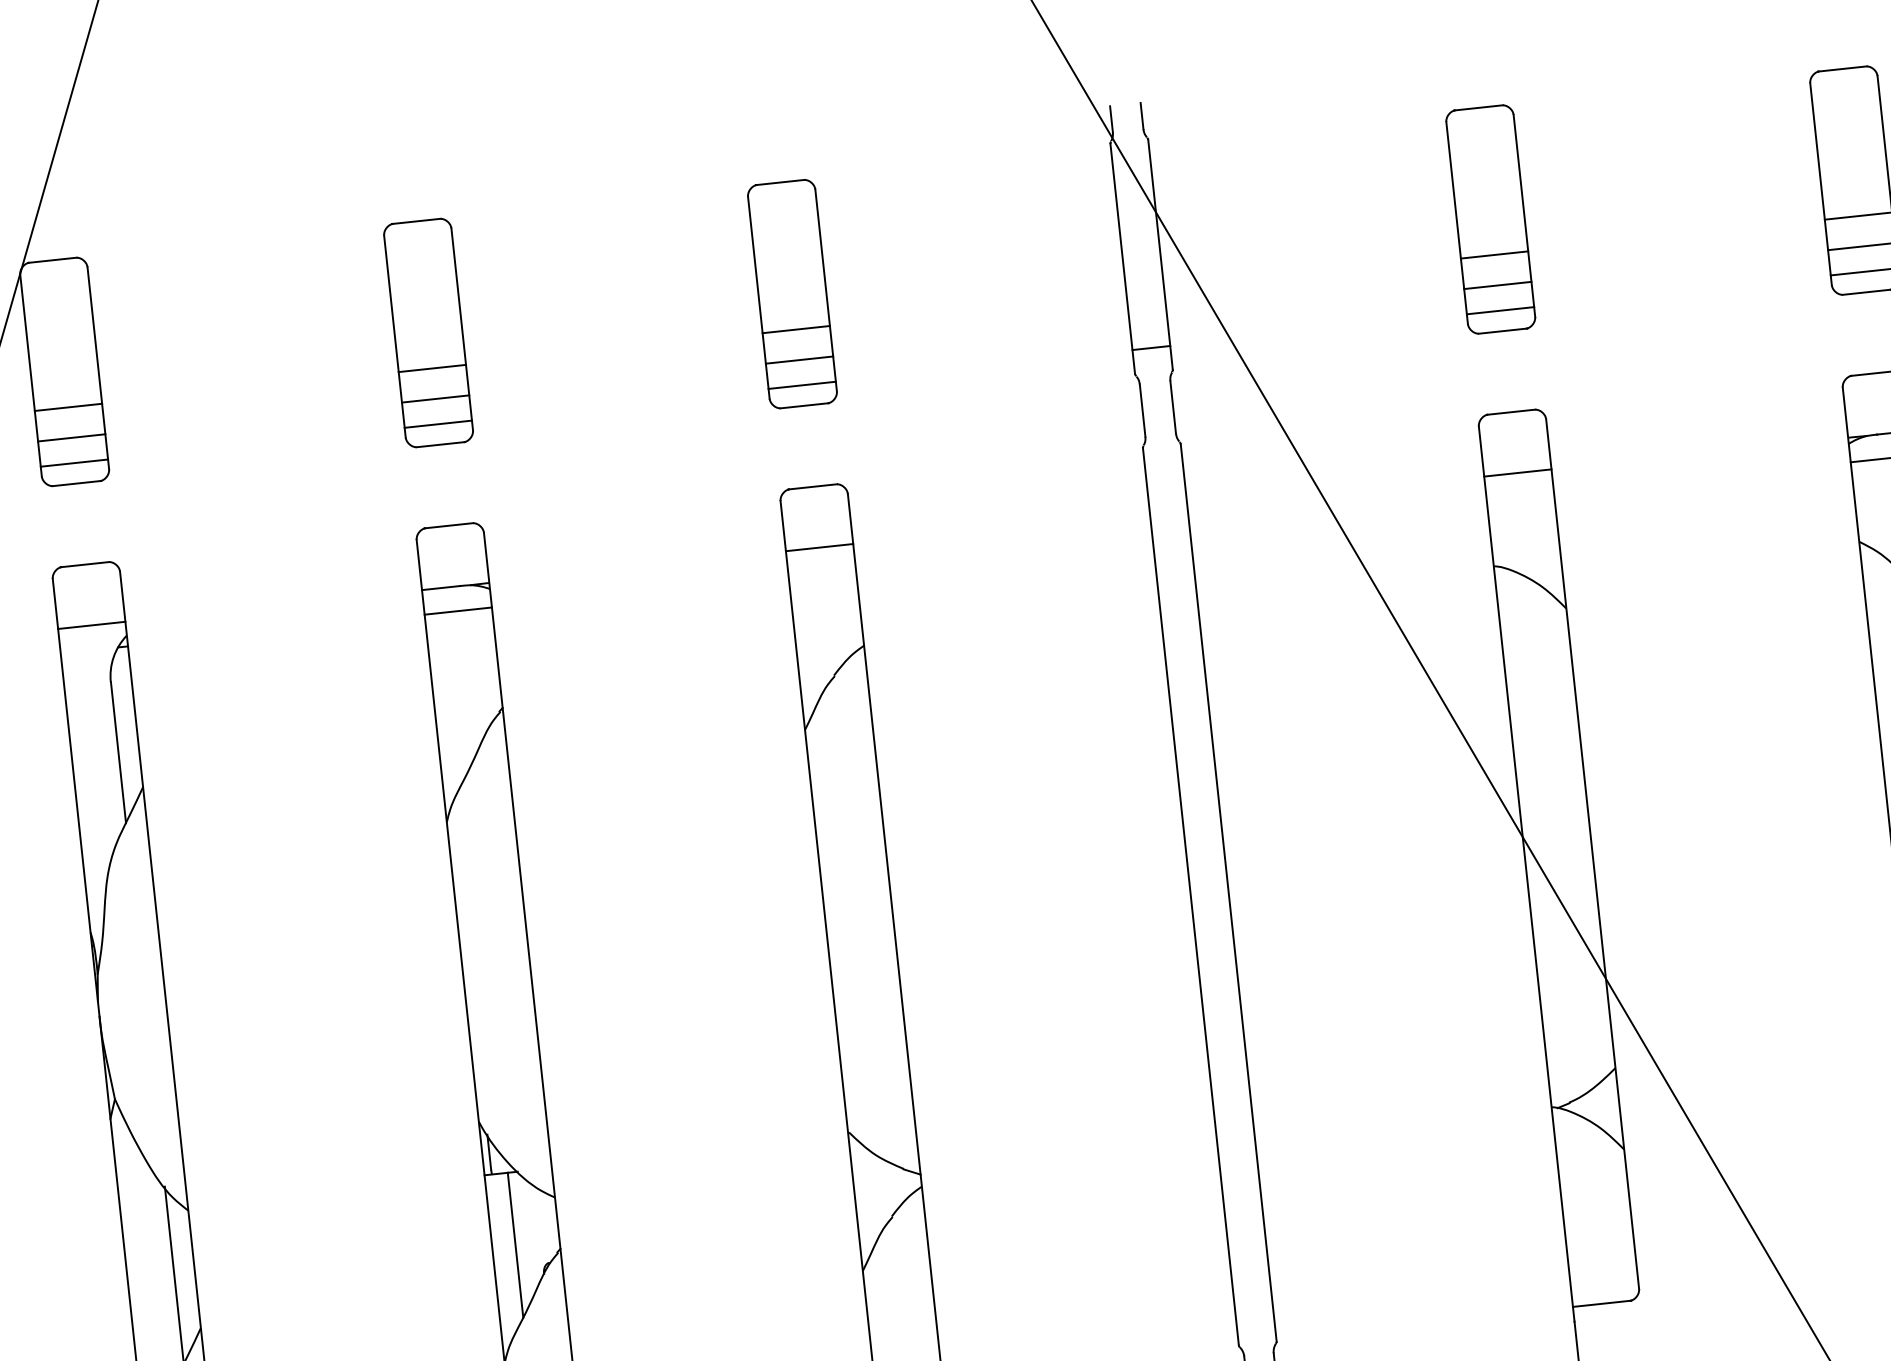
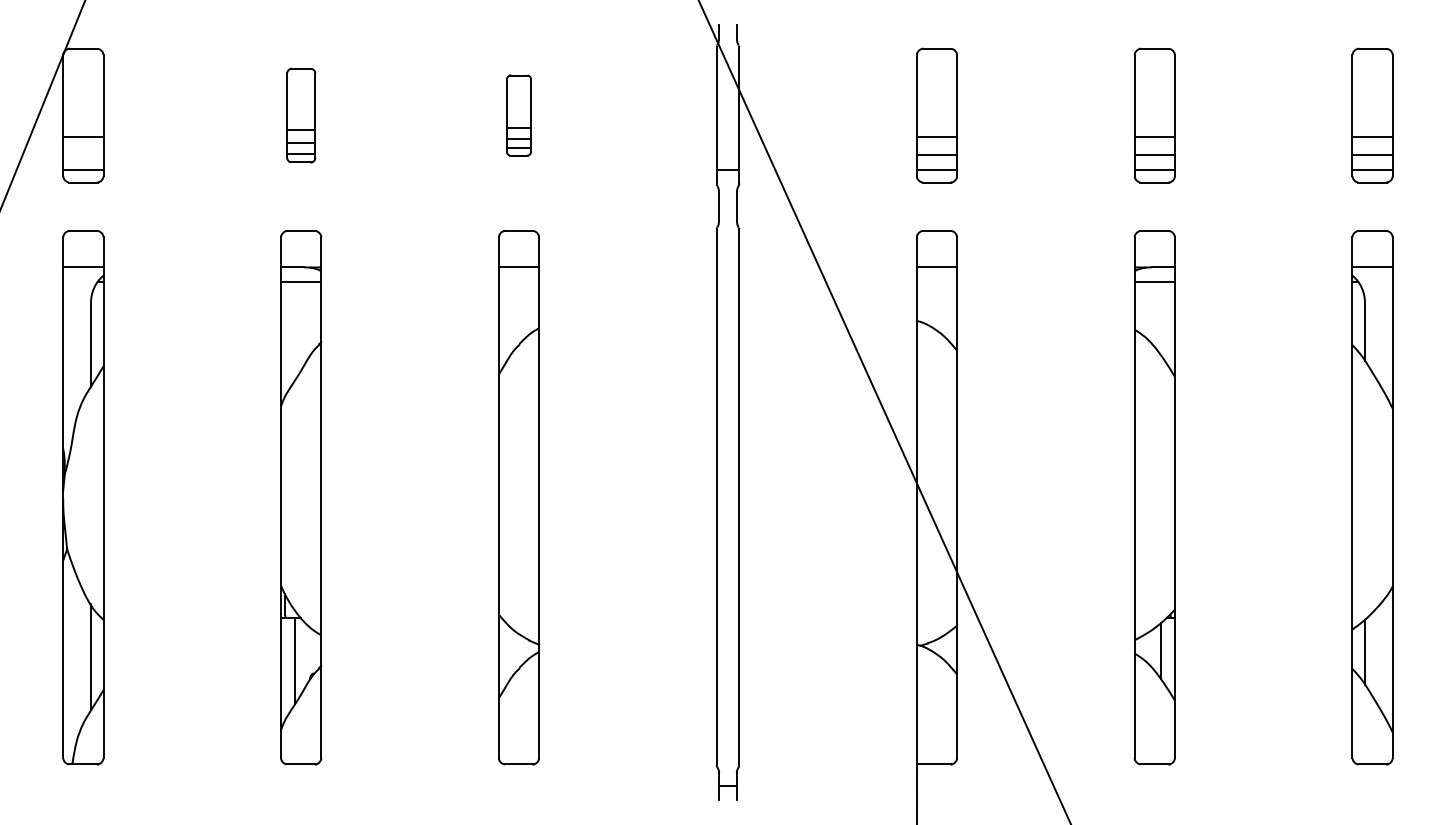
part: (791, 293) -> (518, 115), size x0.6
part: (429, 332) -> (301, 115), size x0.7
line: (71, 438) -> (83, 155), removed

